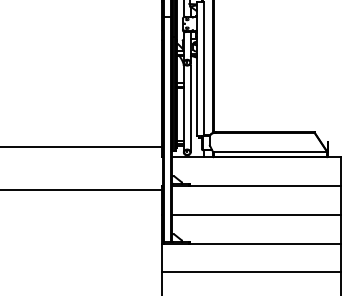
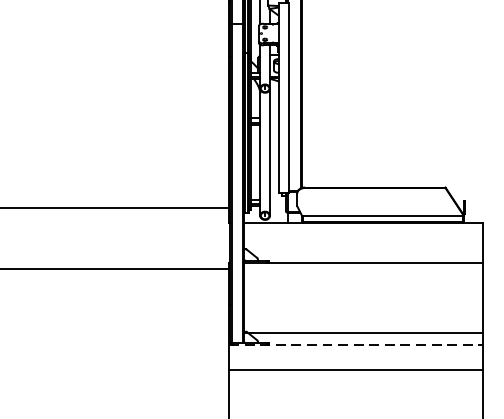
line: (256, 215) -> (363, 333), moved
line: (251, 243) -> (356, 344), solid -> dashed
line: (250, 272) -> (354, 370), moved

